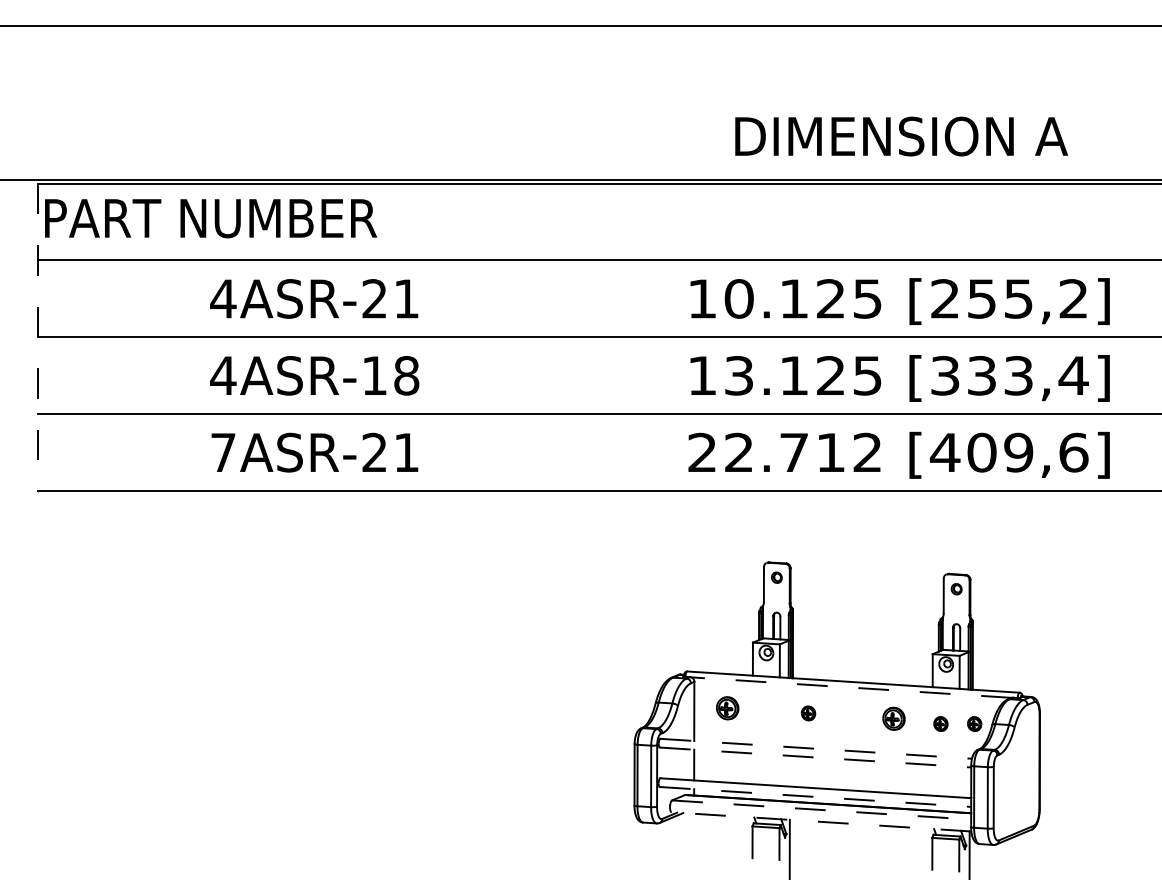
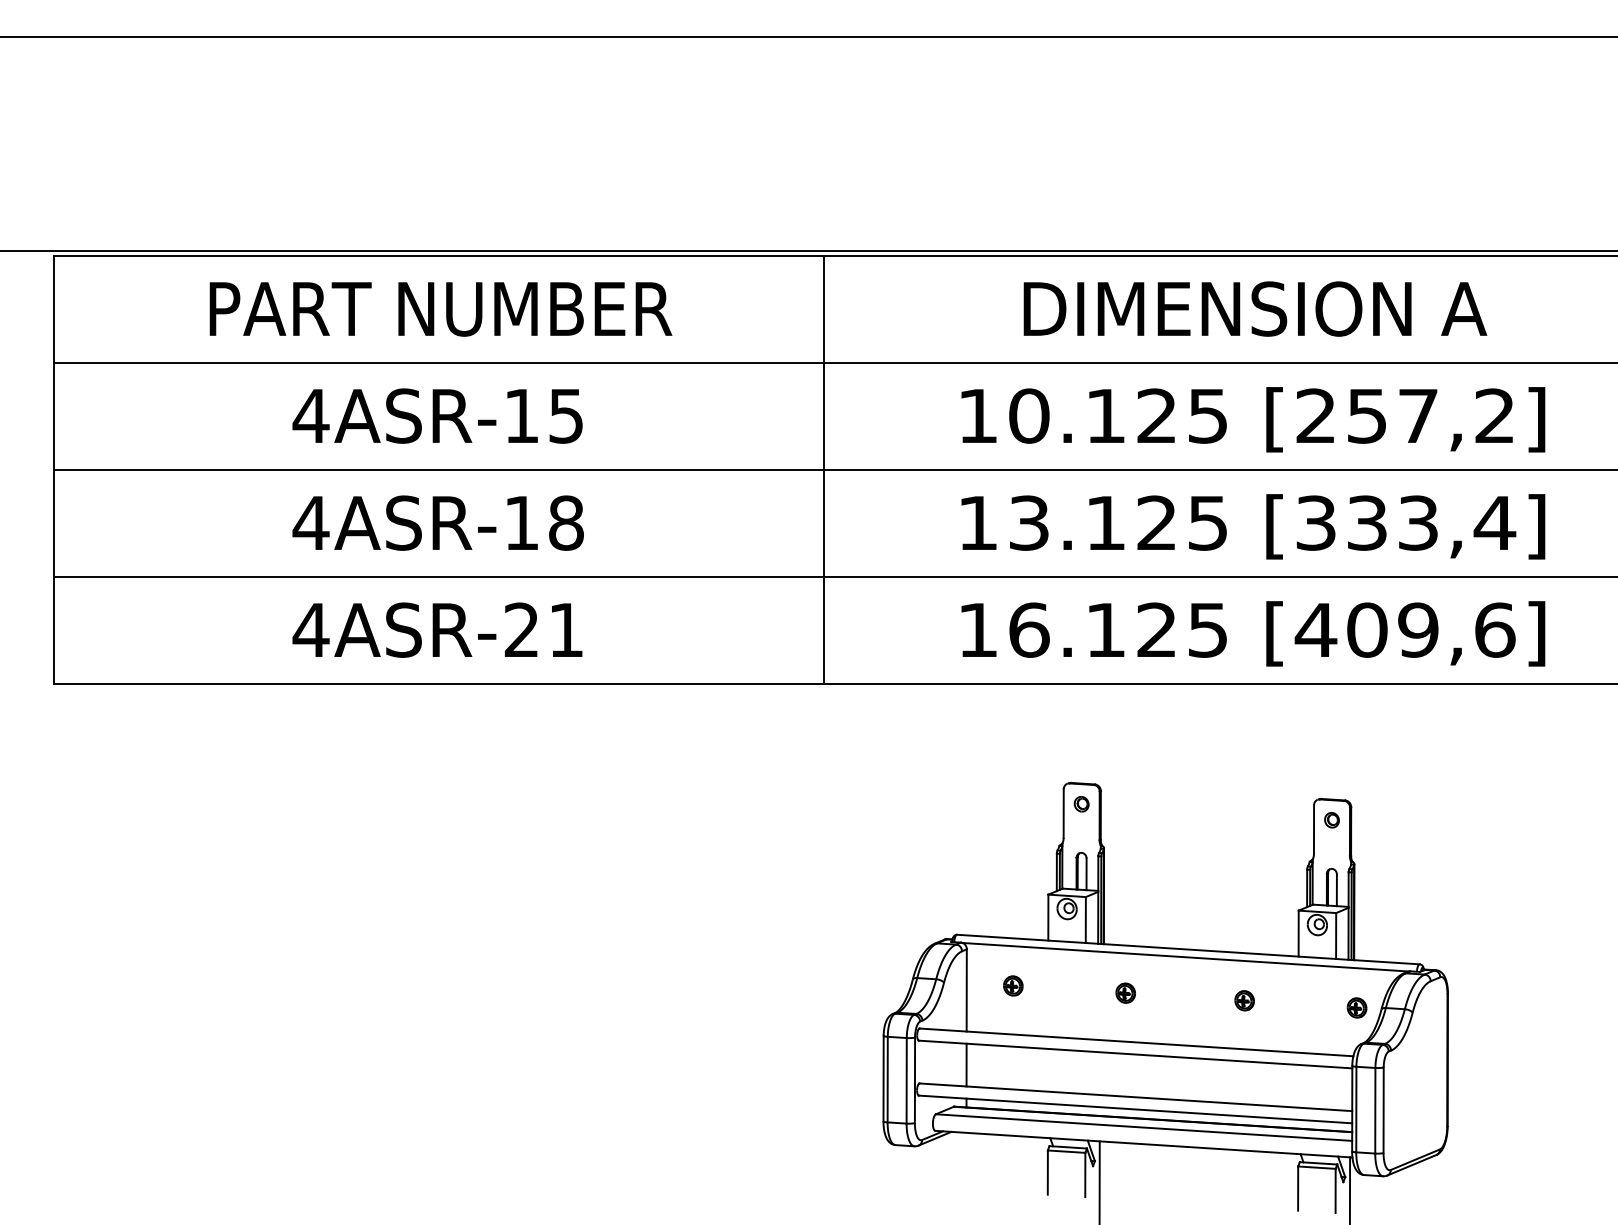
text: (901, 136) -> (1255, 308), moved
text: (210, 218) -> (440, 309), moved
text: (390, 298) -> (543, 415), 4ASR-21 -> 4ASR-15
text: (1018, 299) -> (1418, 416), [255,2] -> [257,2]
line: (592, 337) -> (824, 469), added
line: (38, 338) -> (53, 470), dashed -> solid
text: (222, 452) -> (310, 629), 7ASR-21 -> 4ASR-21
text: (784, 452) -> (1092, 629), 22.712 -> 16.125
line: (851, 687) -> (1185, 957), dashed -> solid
part: (727, 707) -> (1013, 985), size x0.62
part: (893, 718) -> (1244, 1000), size x0.62
part: (940, 723) -> (1309, 1007), removed
line: (816, 748) -> (1137, 1042), dashed -> solid
line: (816, 757) -> (1136, 1054), dashed -> solid
line: (816, 796) -> (1136, 1109), dashed -> solid
line: (821, 809) -> (1144, 1127), dashed -> solid
line: (821, 822) -> (1143, 1144), dashed -> solid

